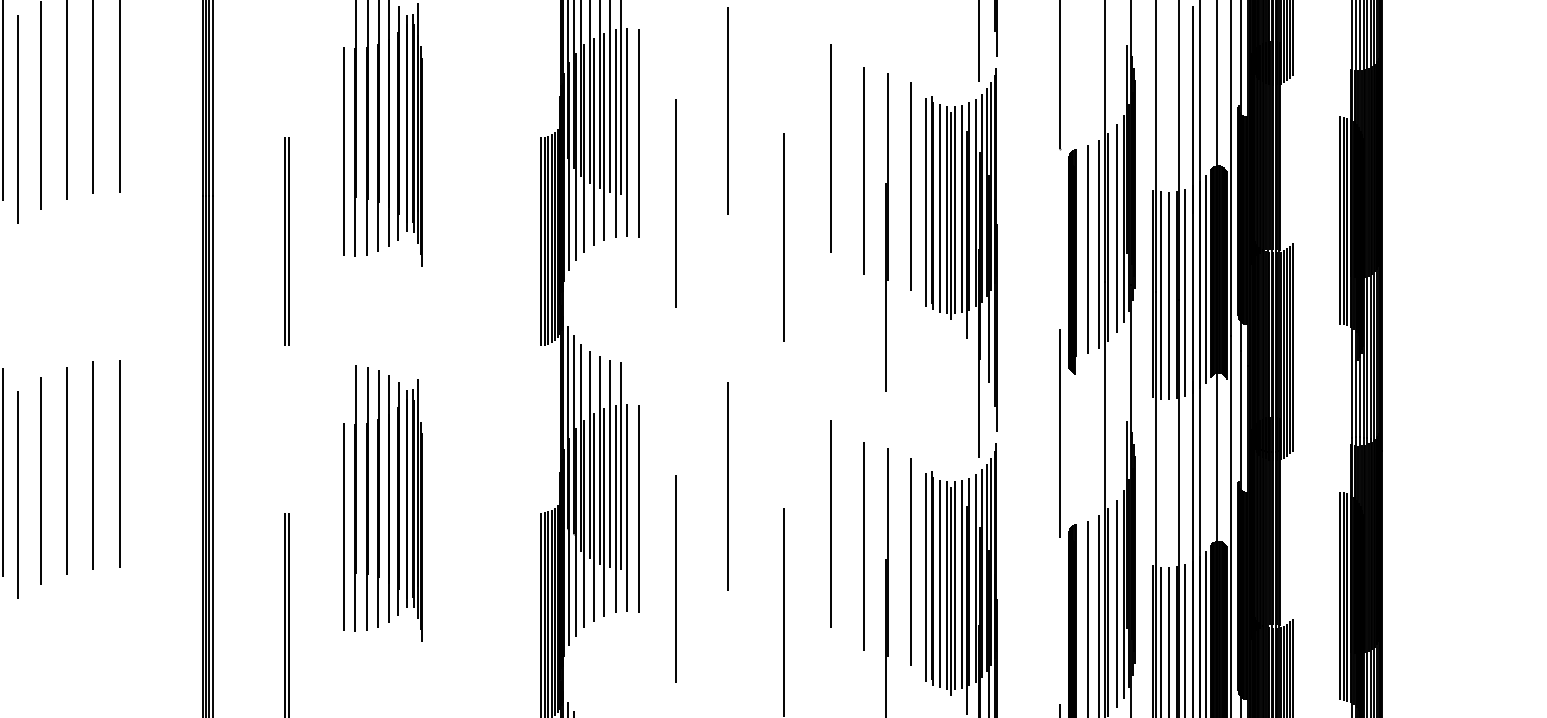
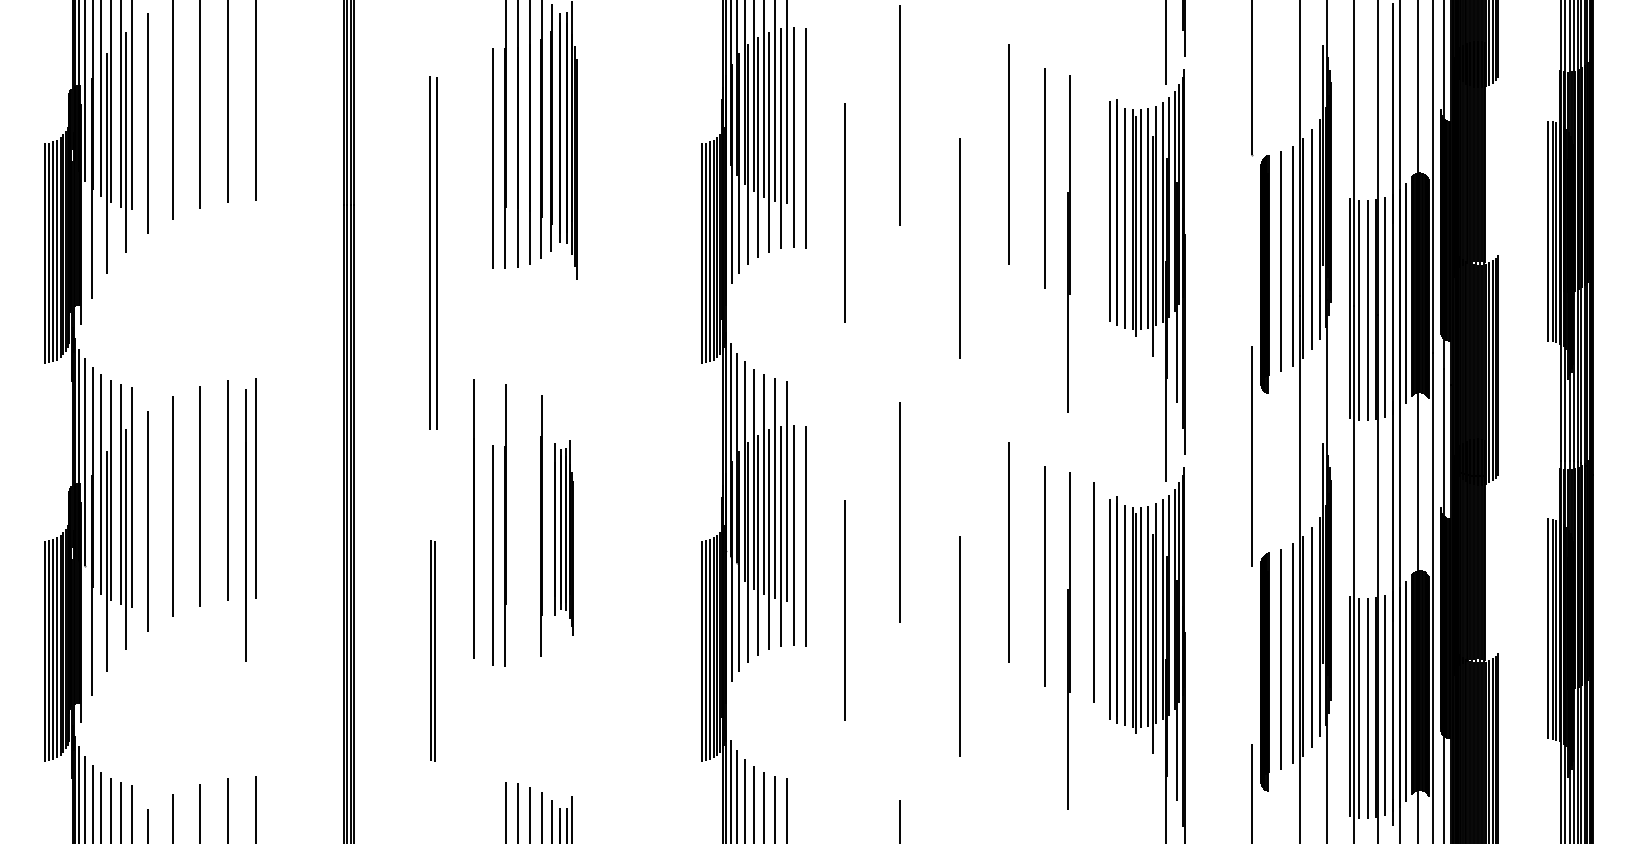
line: (911, 186) -> (1094, 194), removed
part: (286, 241) -> (432, 253), size x1.6
line: (366, 498) -> (473, 518), moved
line: (378, 498) -> (245, 525), moved
part: (410, 509) -> (563, 537), size x0.7

